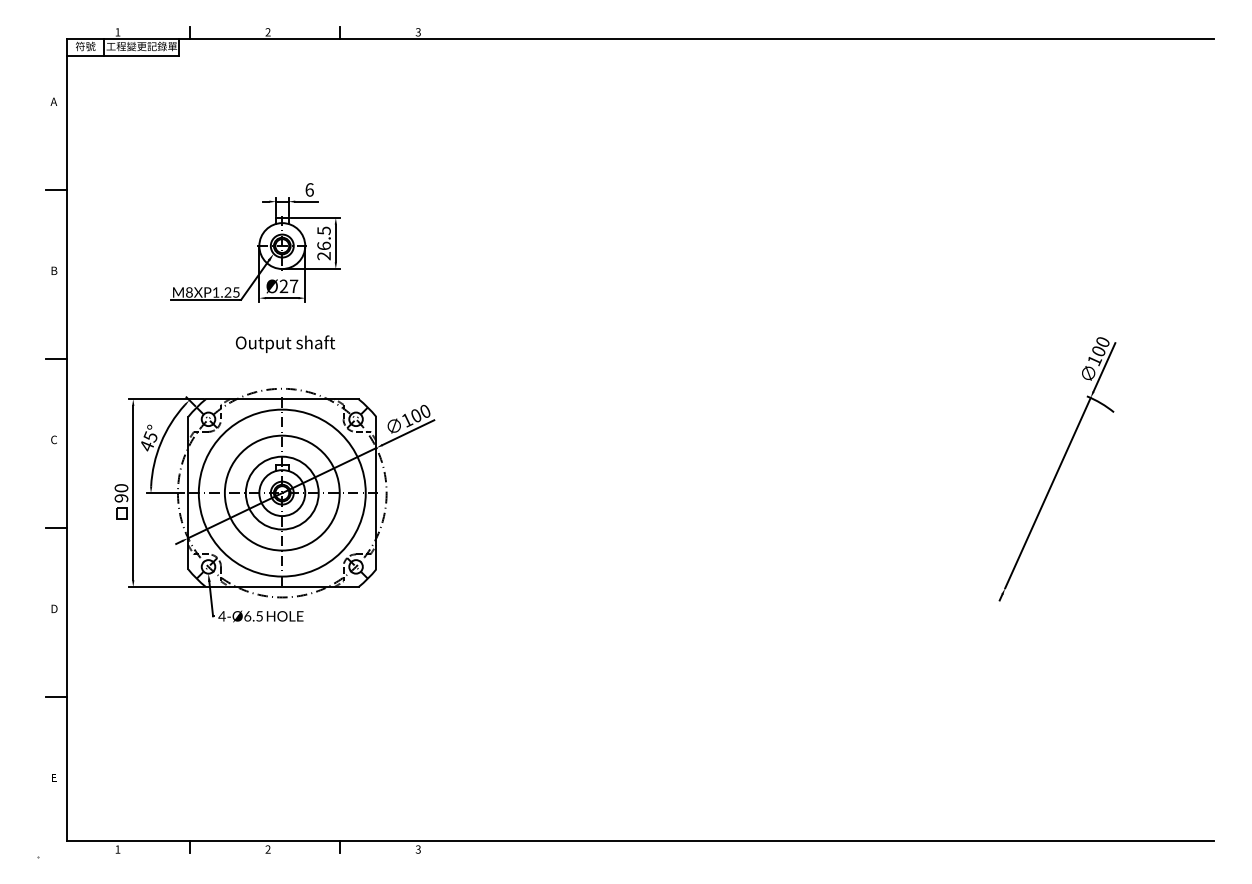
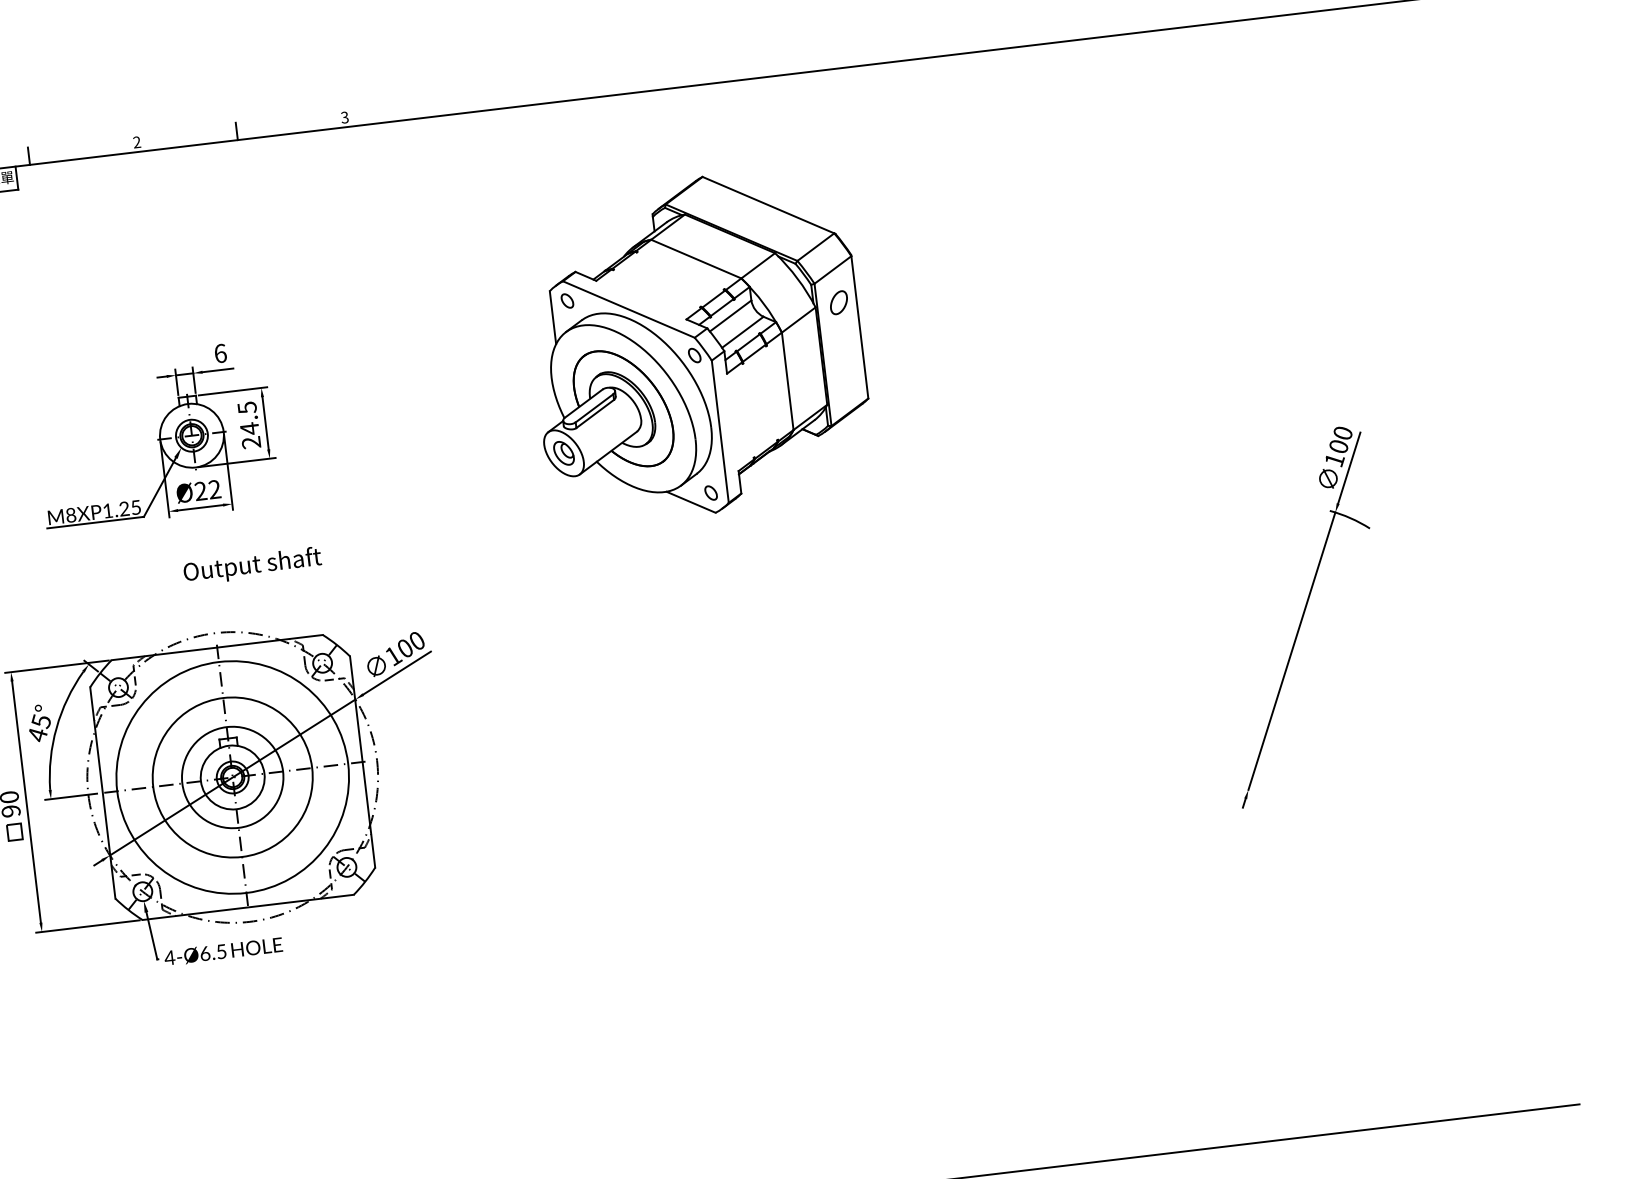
part: (649, 224) -> (696, 345), added
text: (323, 245) -> (248, 428), 26.5 -> 24.5
text: (293, 285) -> (213, 488), Ø27 -> Ø22
text: (285, 343) -> (252, 565), moved

